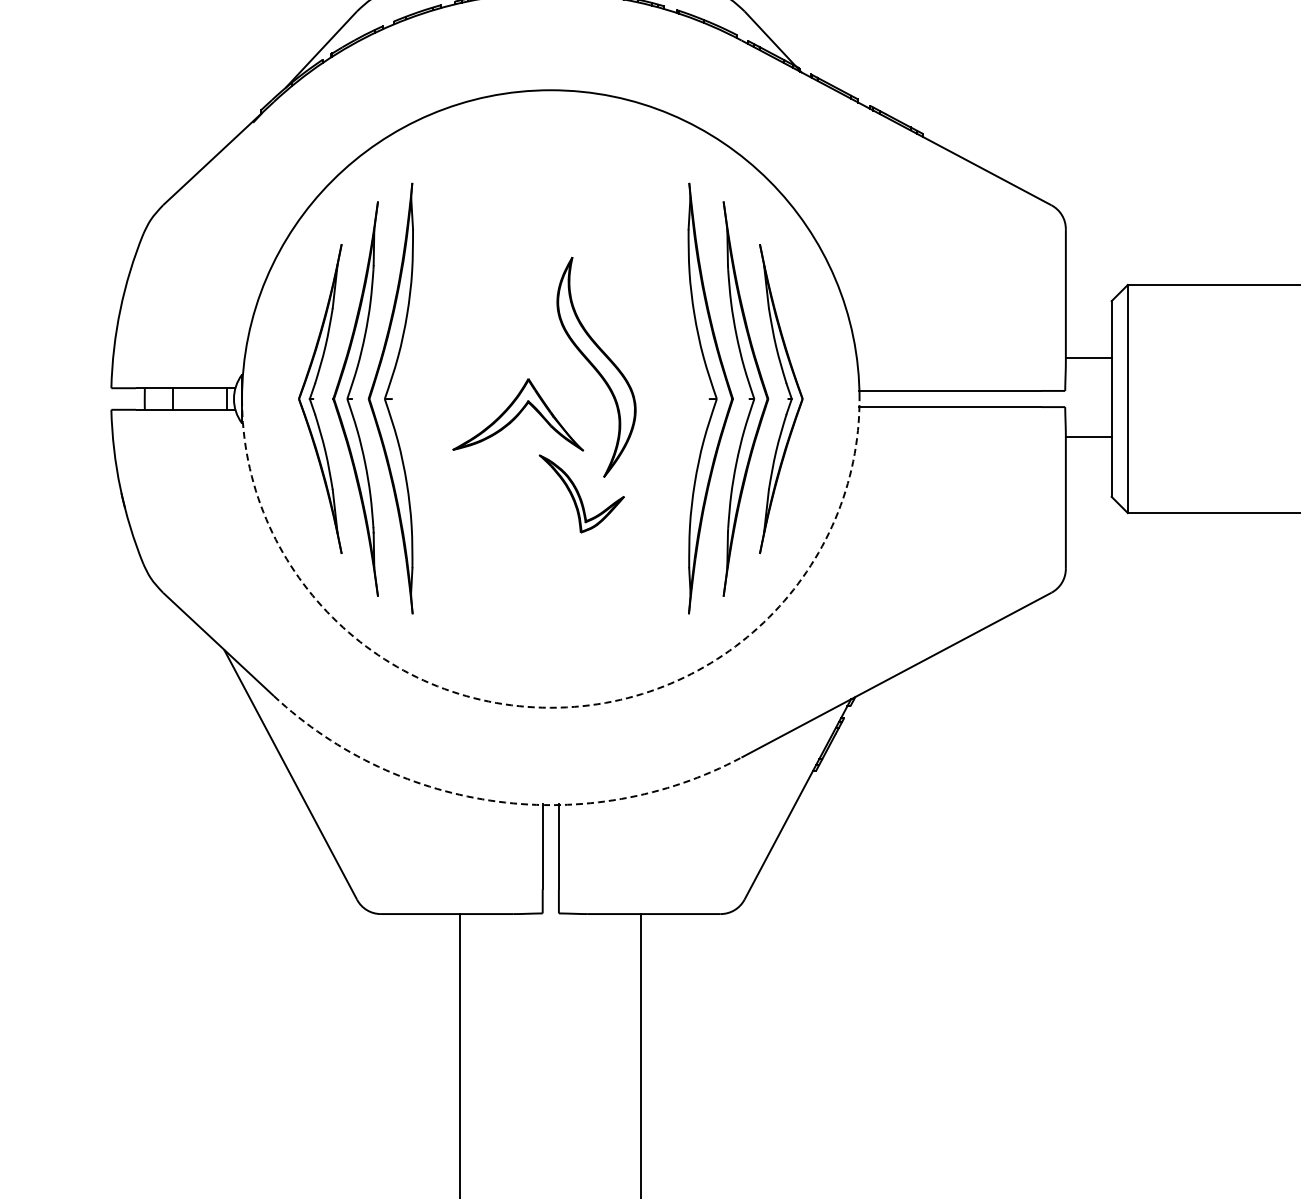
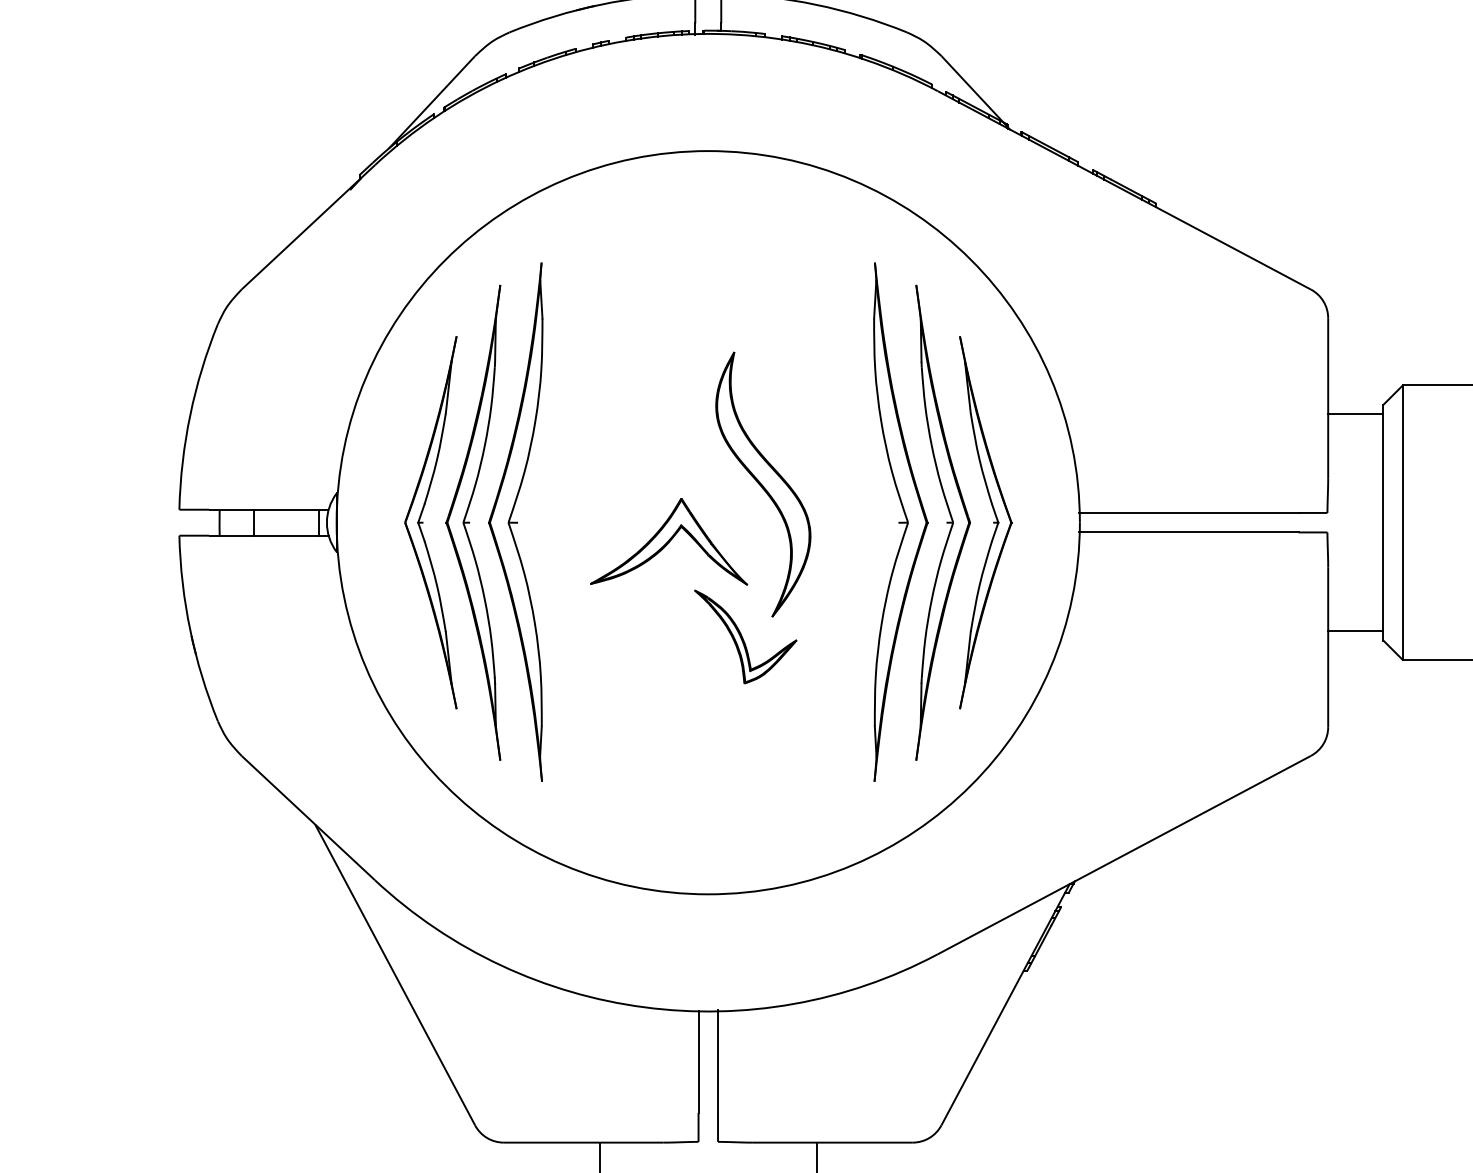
line: (1088, 357) -> (1355, 413), moved
line: (1088, 437) -> (1355, 631), moved
arc: (550, 707) -> (707, 893), dashed -> solid
arc: (497, 801) -> (644, 1007), dashed -> solid

